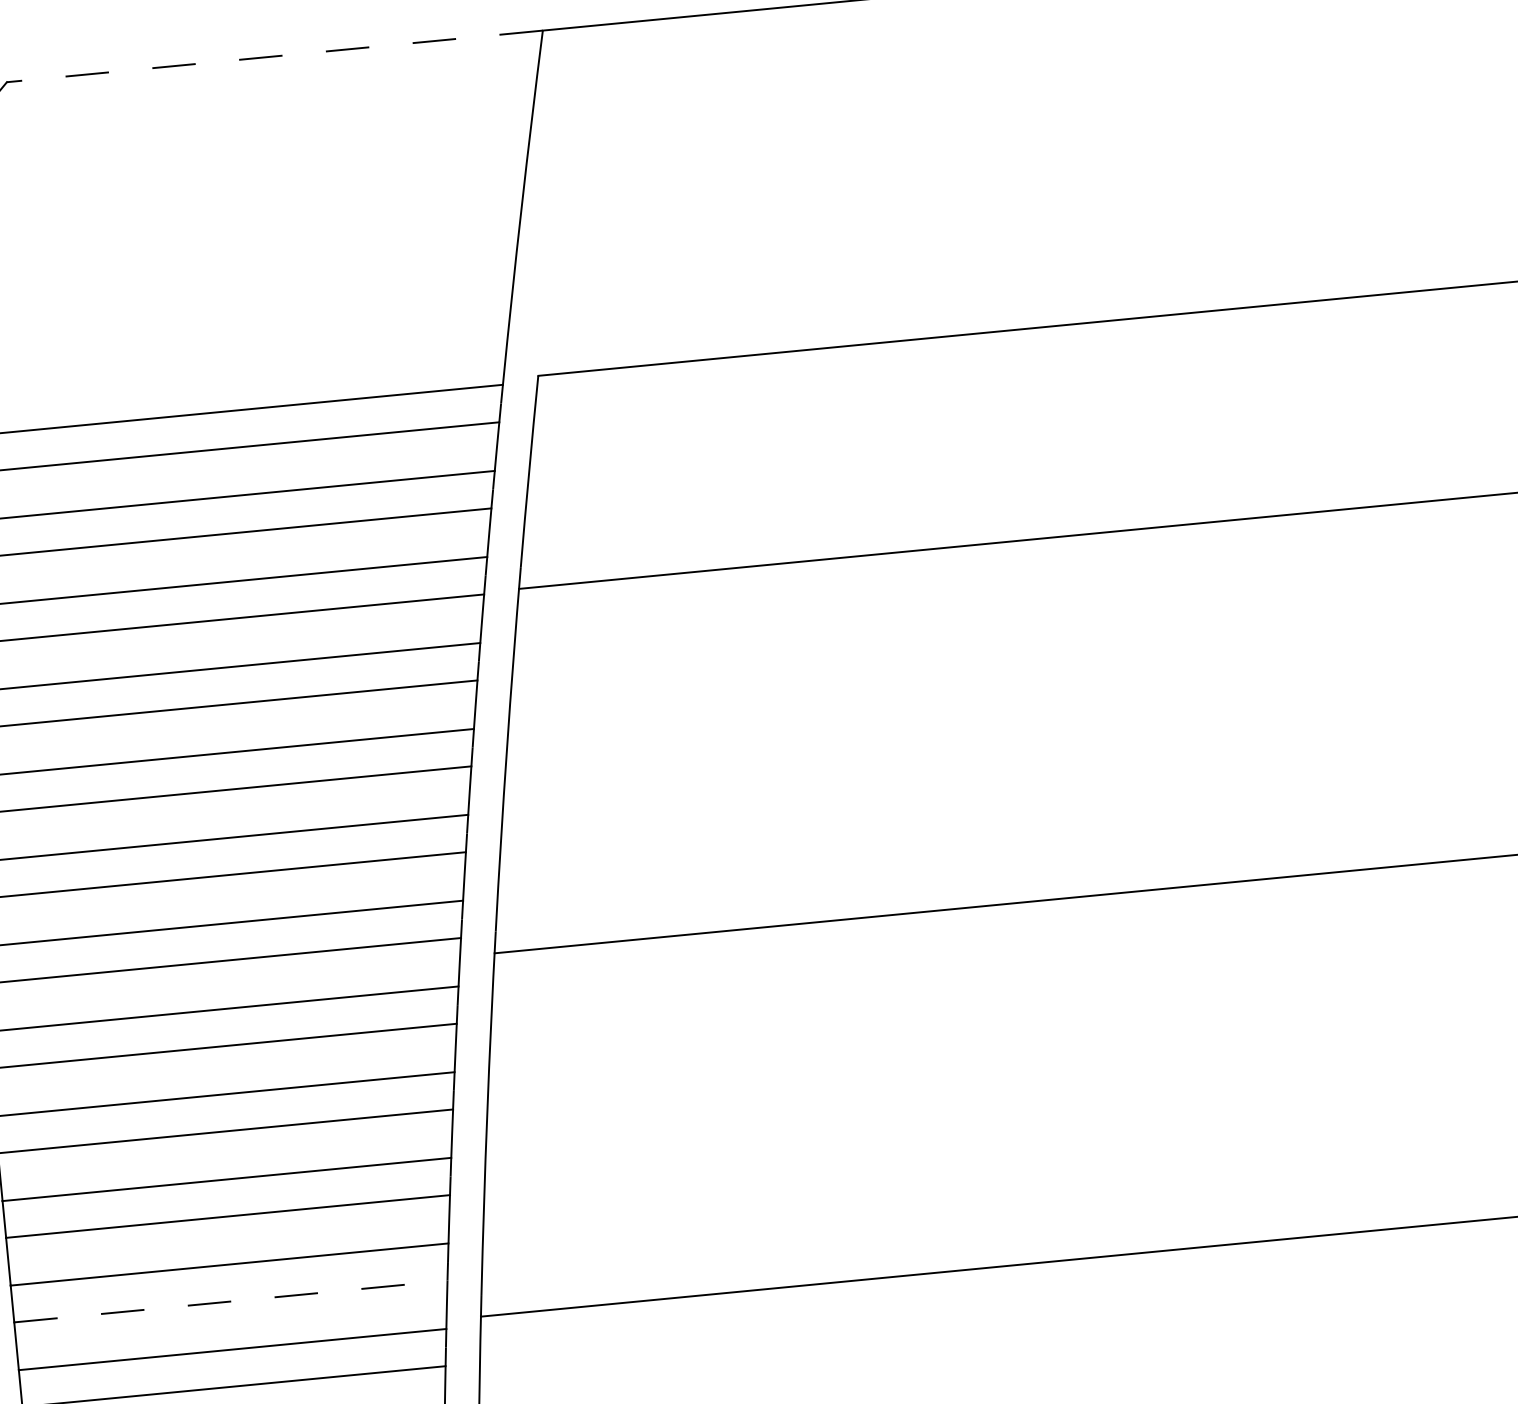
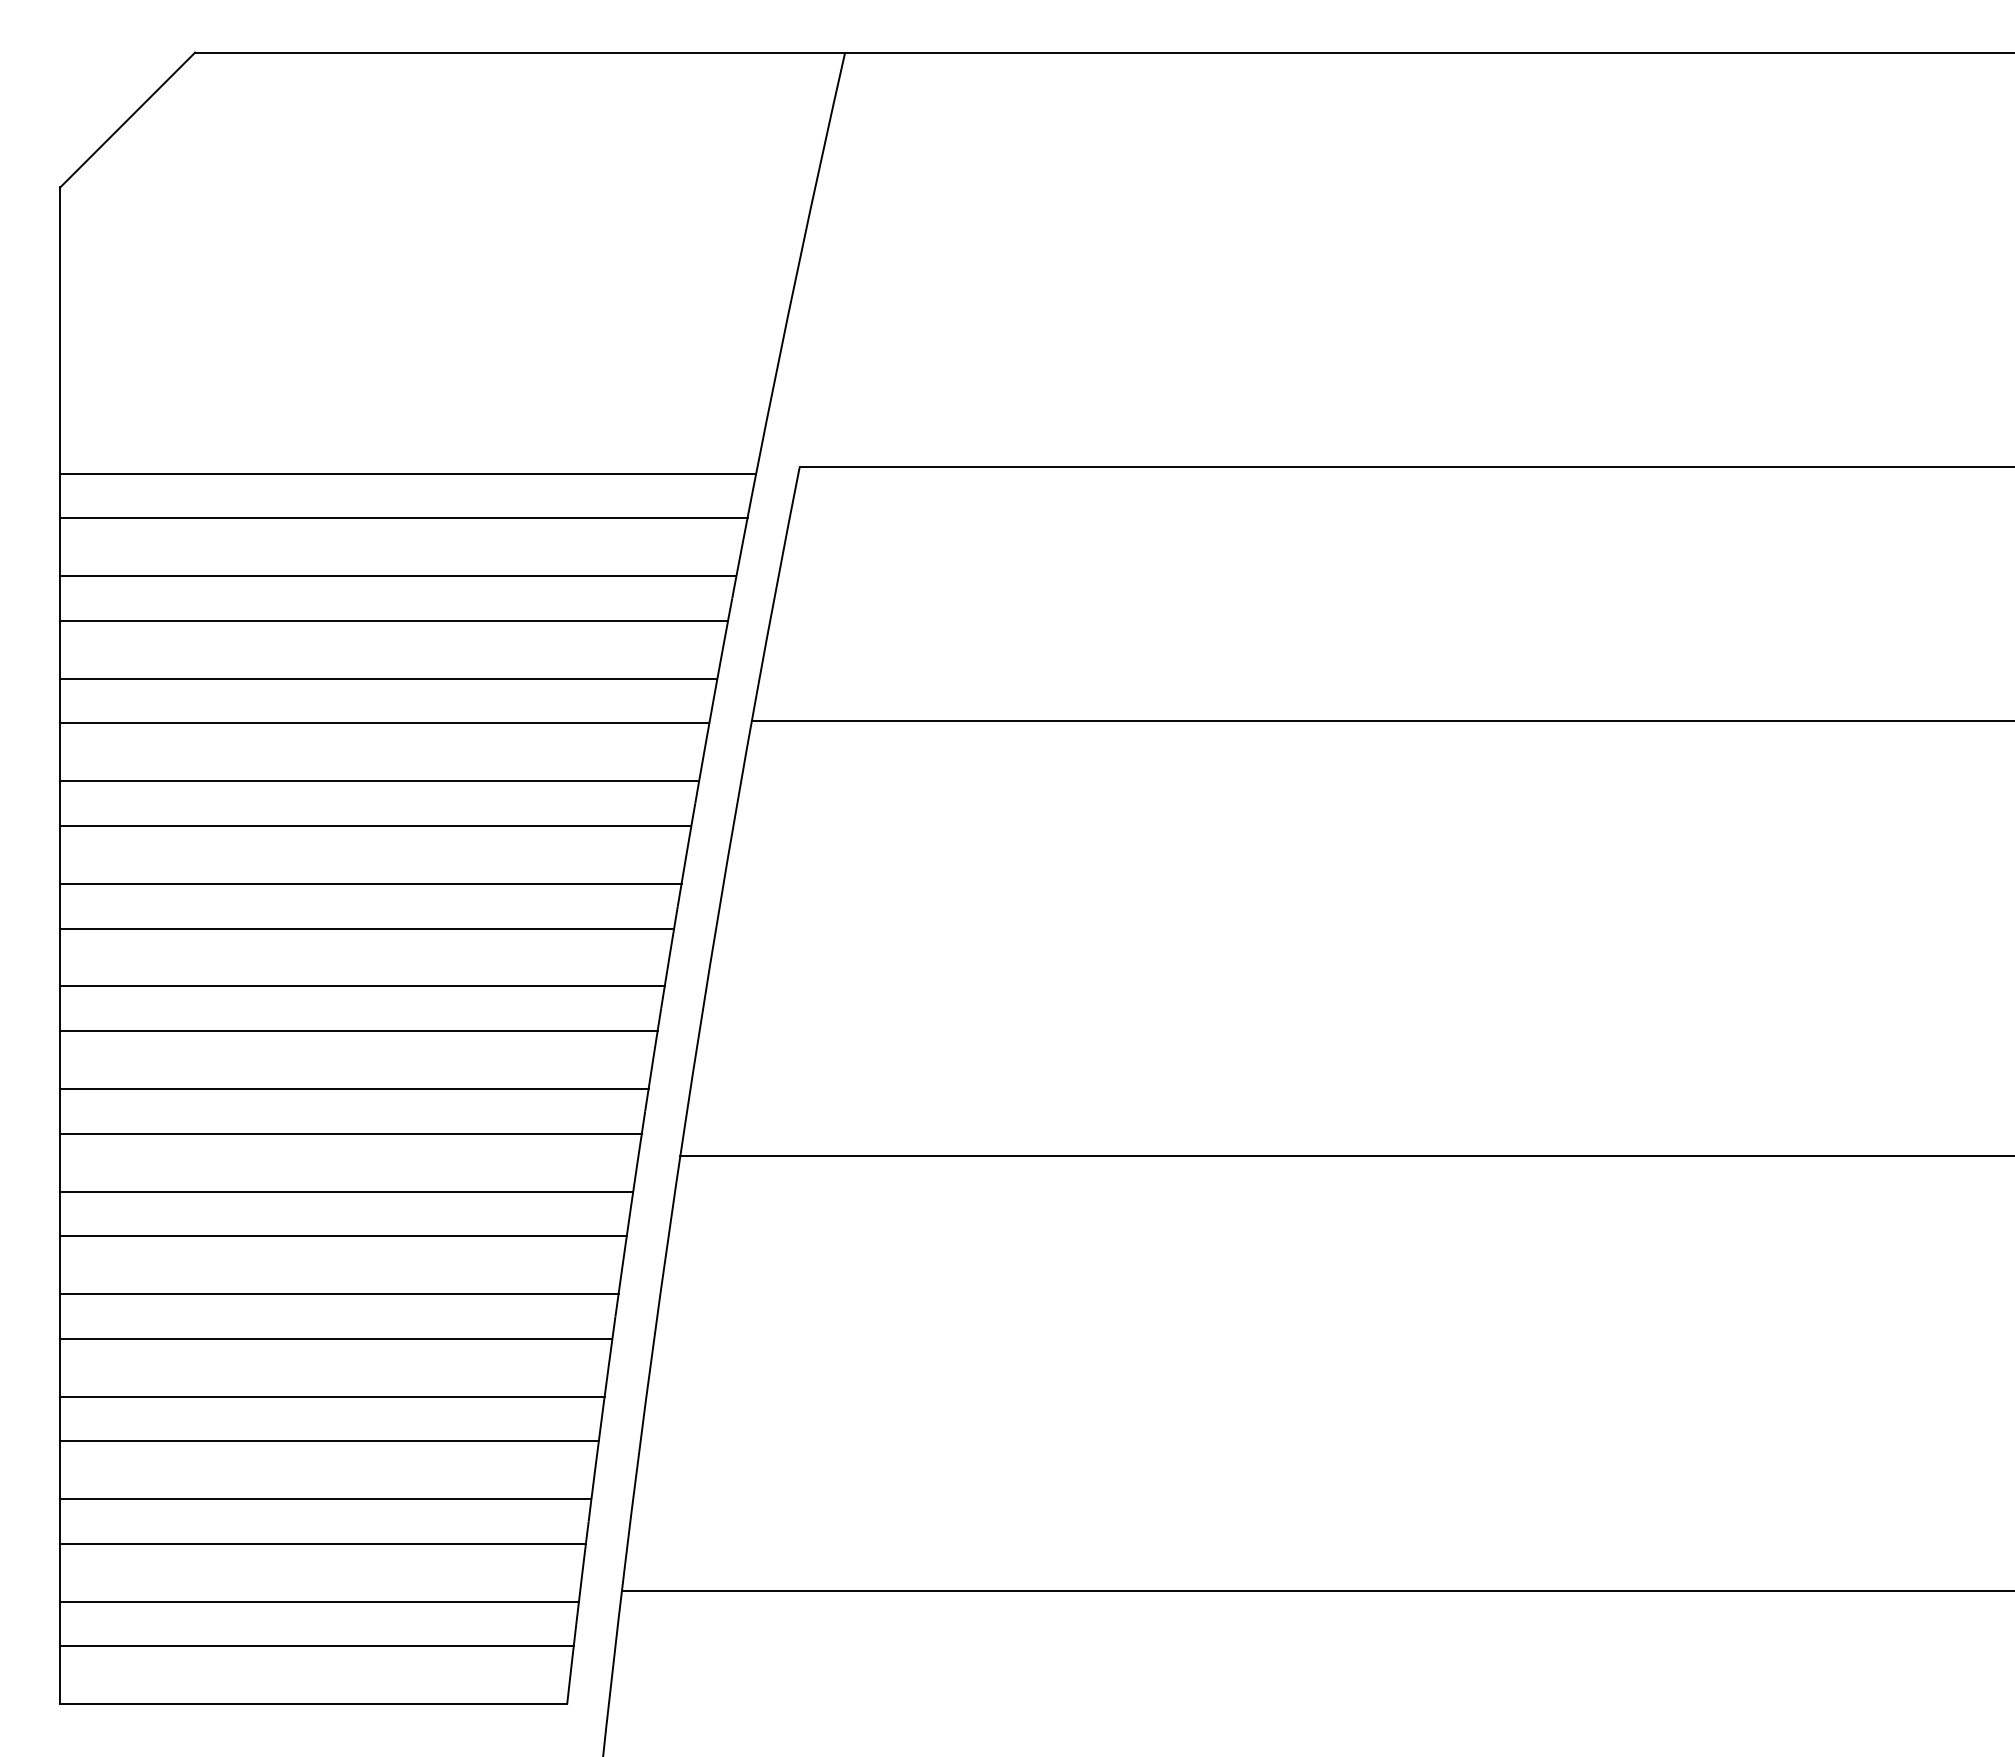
line: (274, 56) -> (519, 52), dashed -> solid
line: (231, 1301) -> (323, 1543), dashed -> solid

